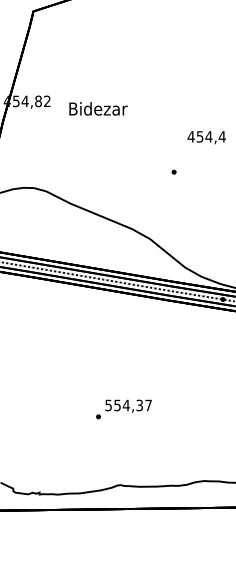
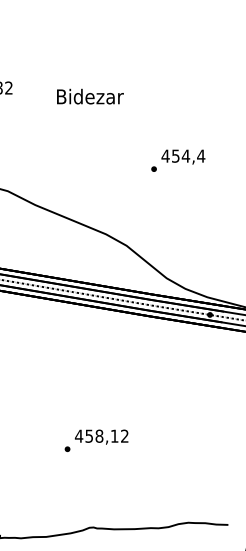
text: (98, 108) -> (90, 96), moved
text: (206, 137) -> (183, 156), moved
text: (128, 405) -> (101, 436), 554,37 -> 458,12

